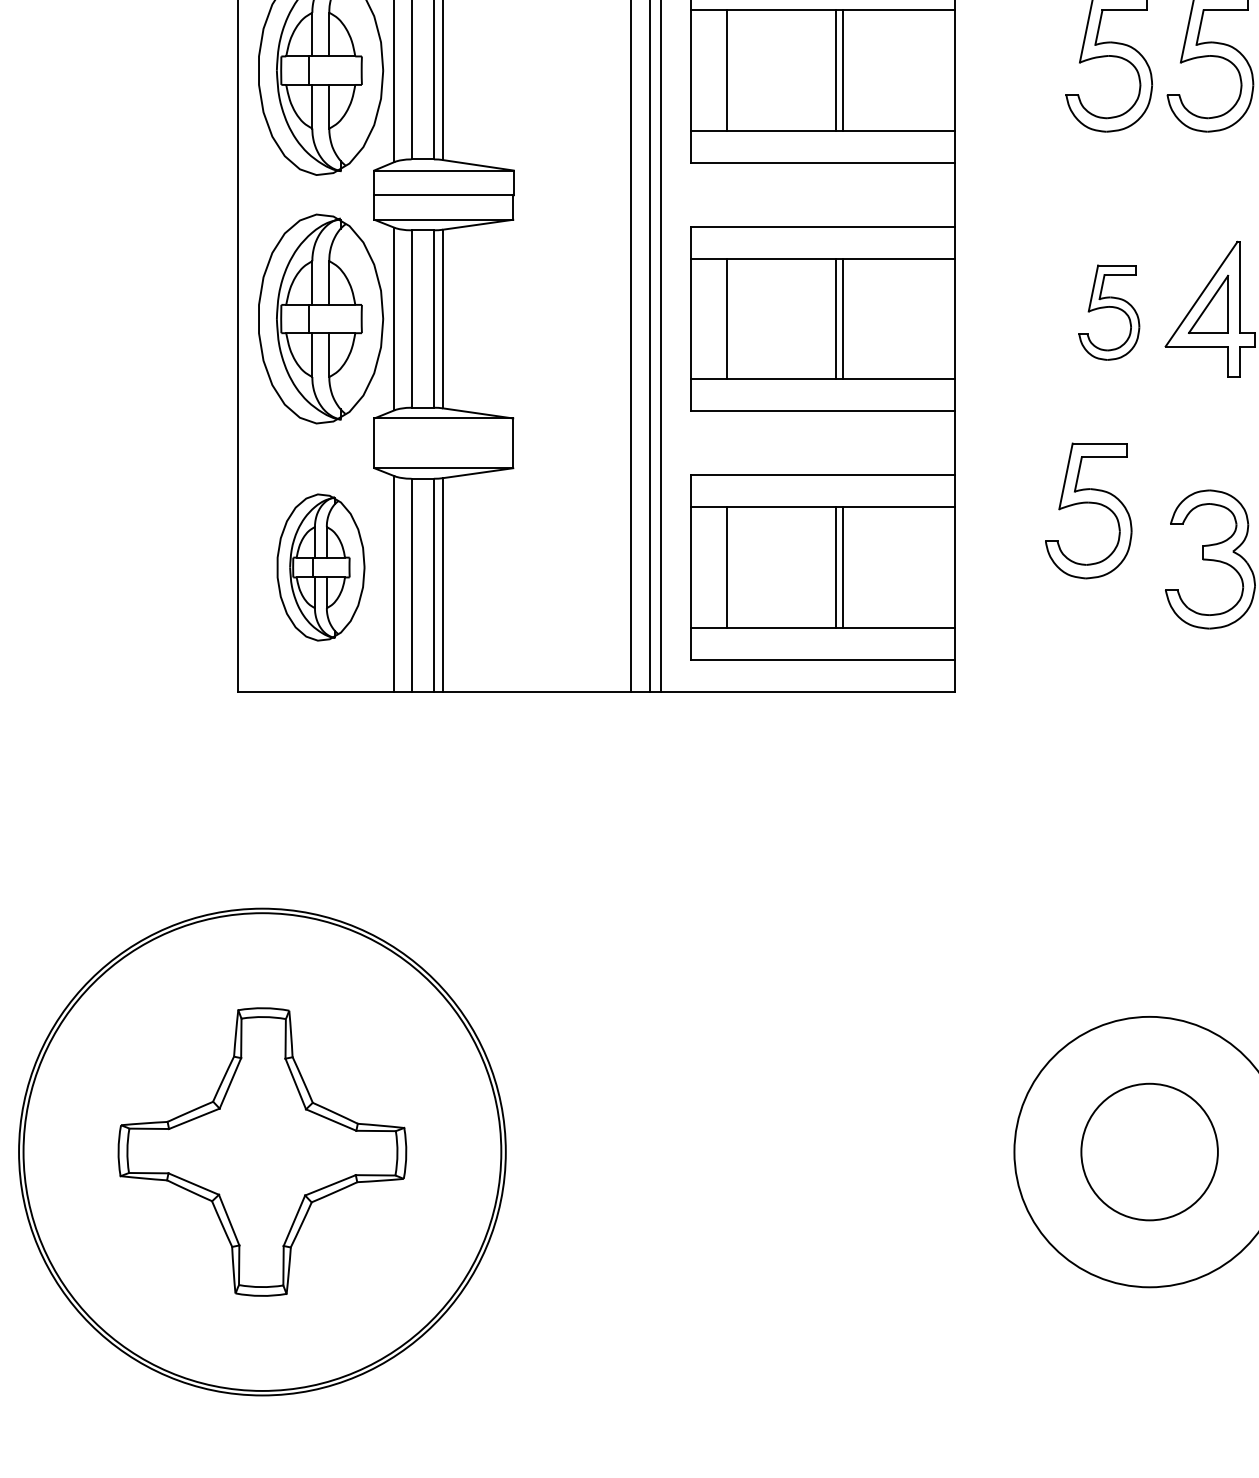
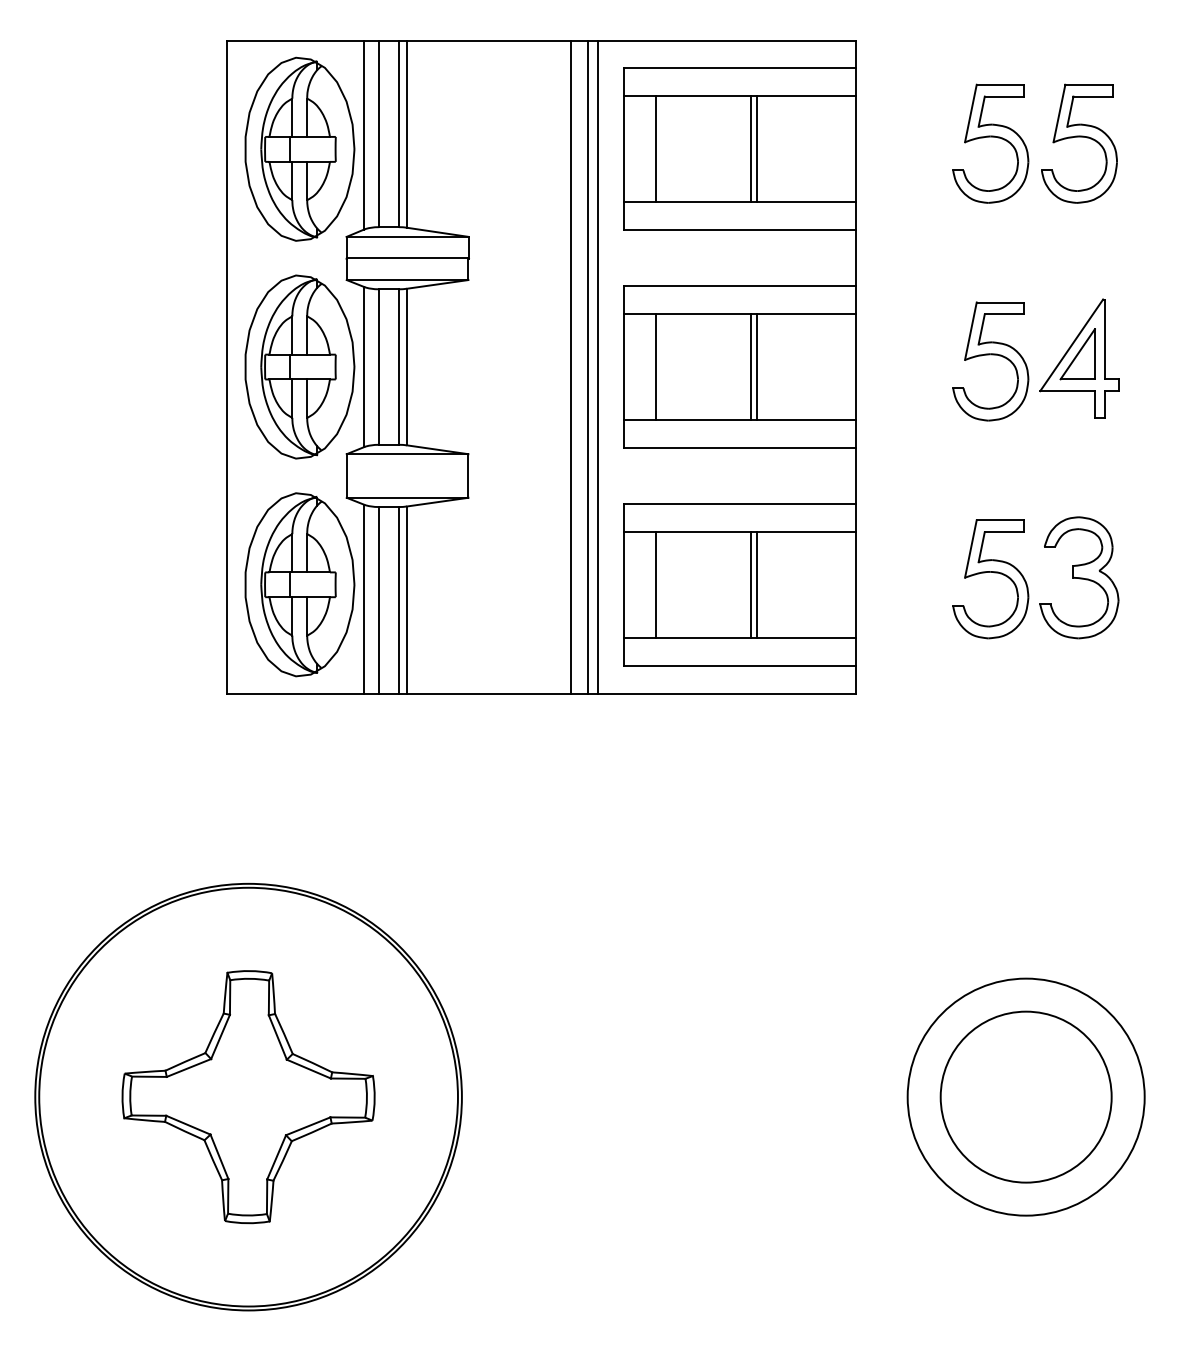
part: (1108, 312) -> (990, 361), size x1.43
part: (1088, 503) -> (990, 572), moved
part: (320, 567) -> (299, 584), size x1.43
circle: (1148, 1151) -> (1025, 1096), size x1.43

